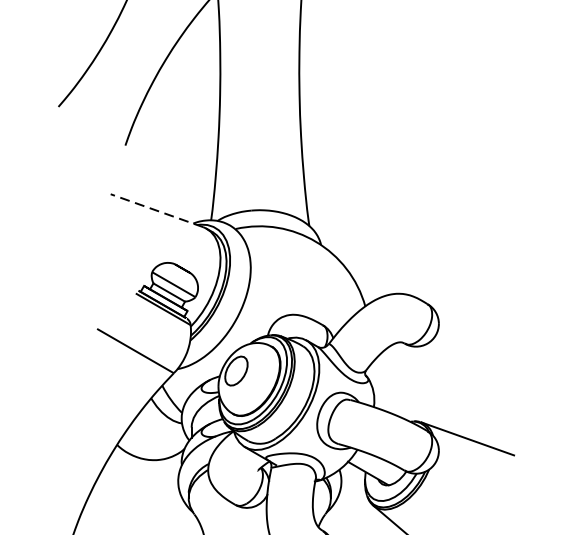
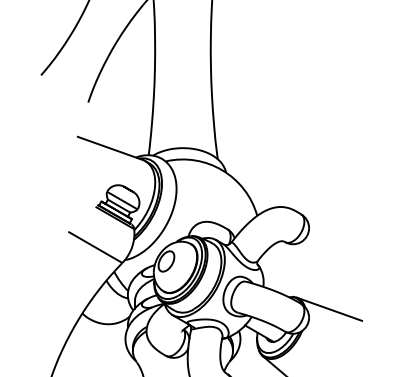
line: (157, 210) -> (110, 148), dashed -> solid

